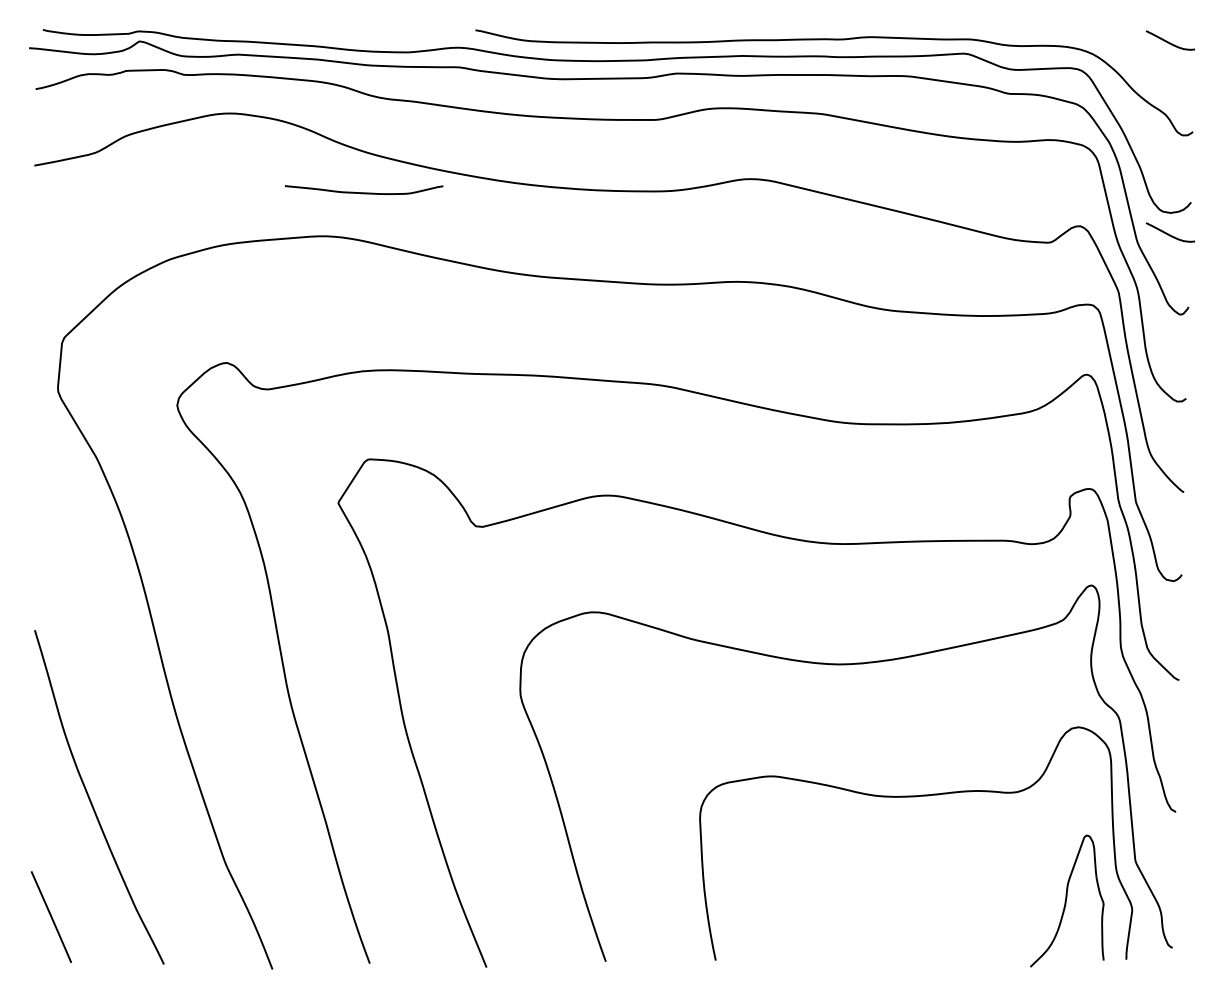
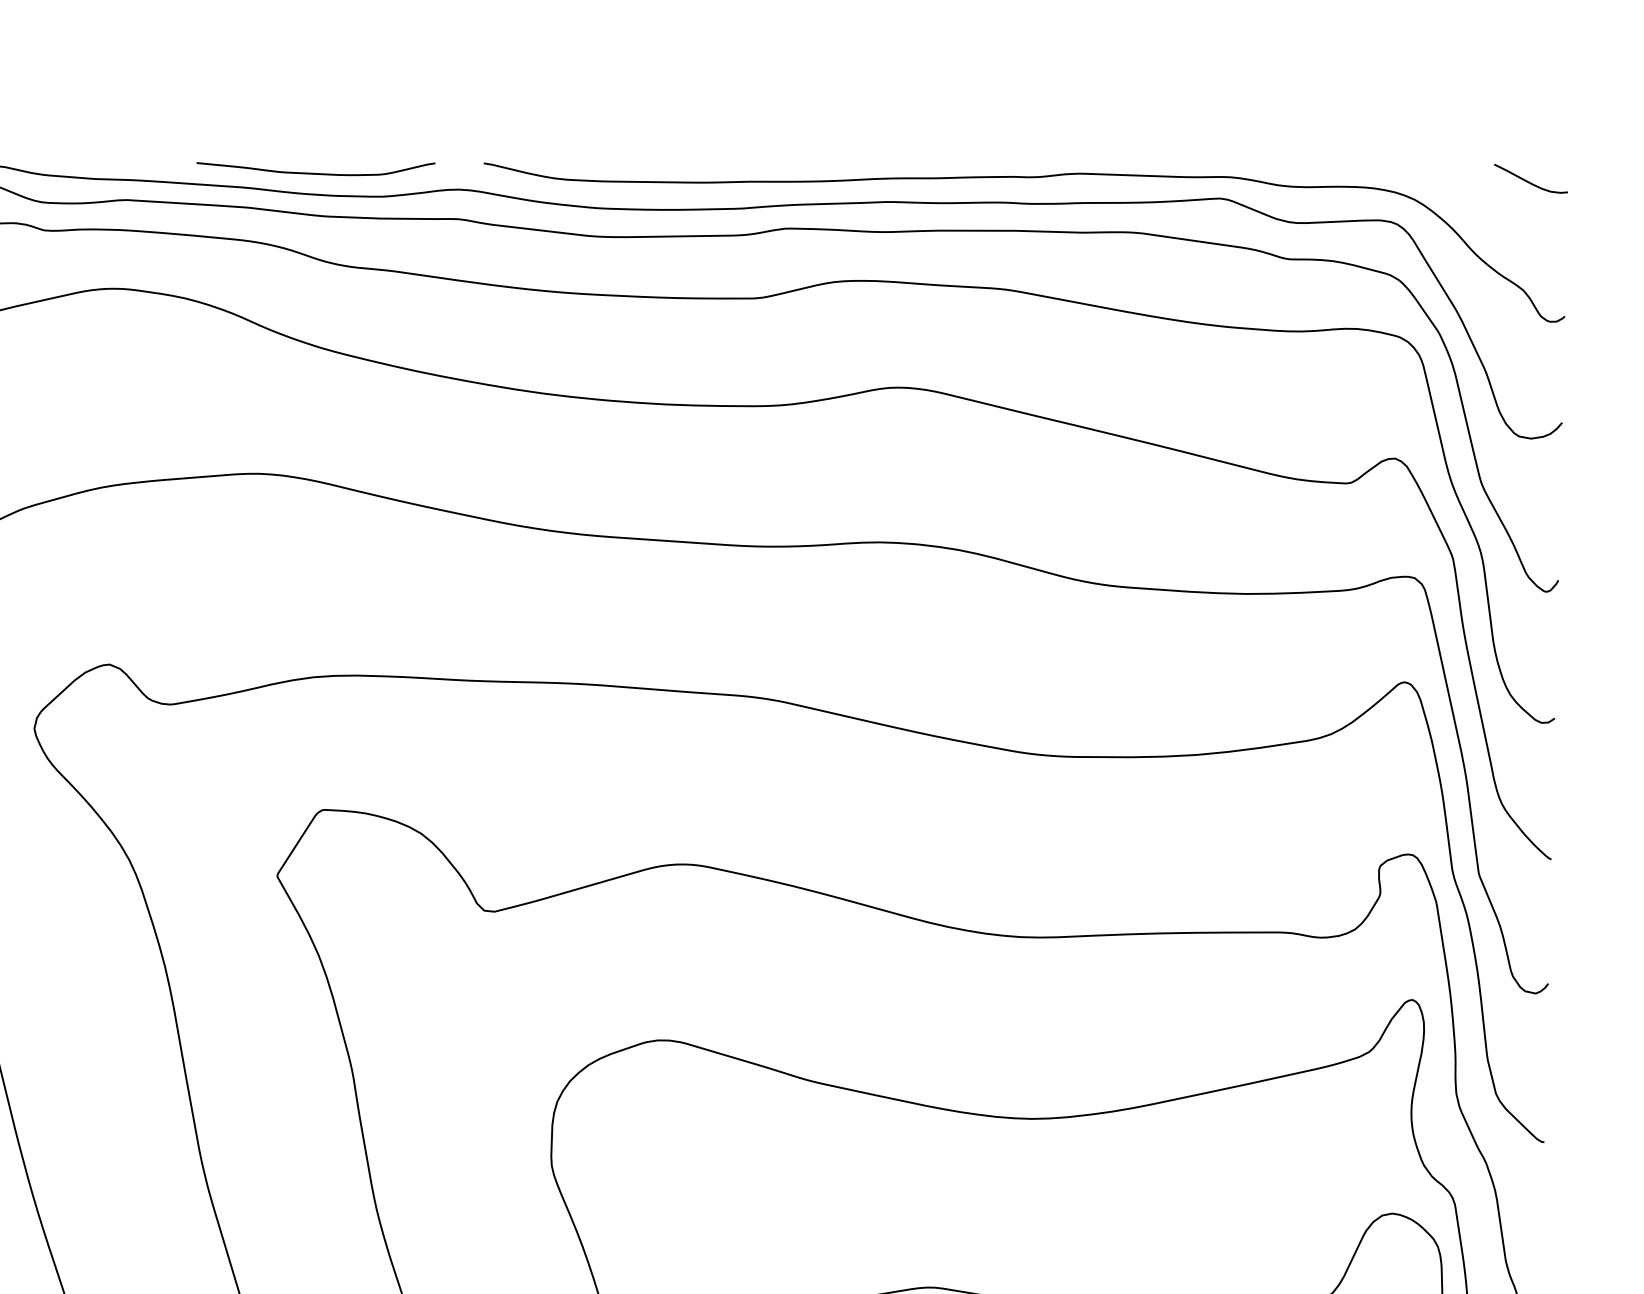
curve: (363, 192) -> (315, 172), moved
curve: (1170, 234) -> (1531, 471), removed

